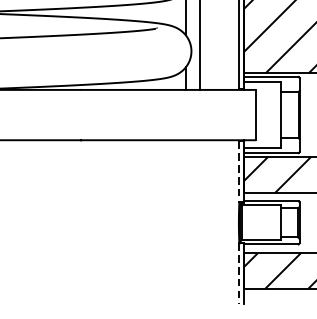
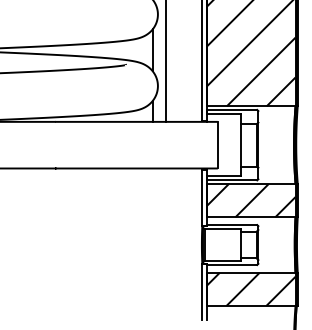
line: (239, 172) -> (202, 198), dashed -> solid
line: (239, 274) -> (202, 292), dashed -> solid

